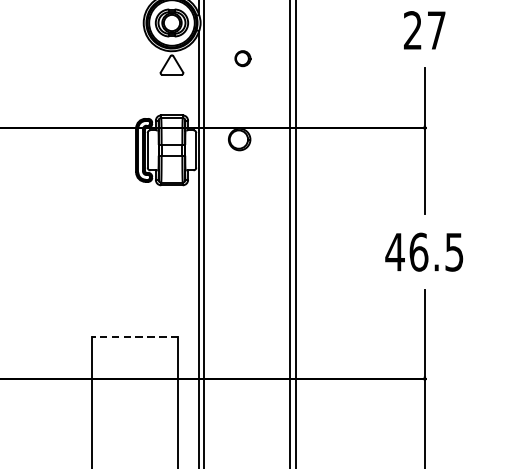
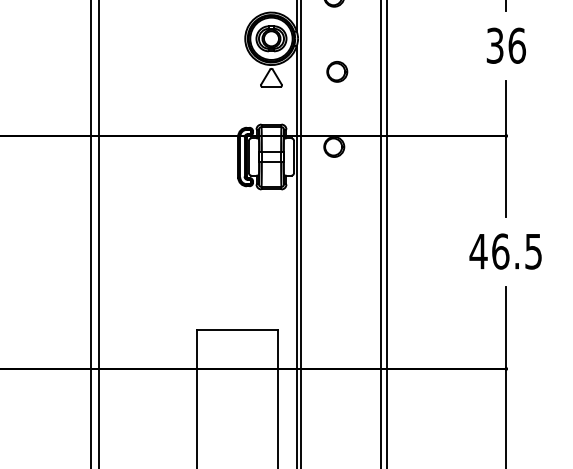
text: (424, 30) -> (505, 45), 27 -> 36
part: (243, 58) -> (337, 71), size x1.43
line: (134, 336) -> (236, 329), dashed -> solid

